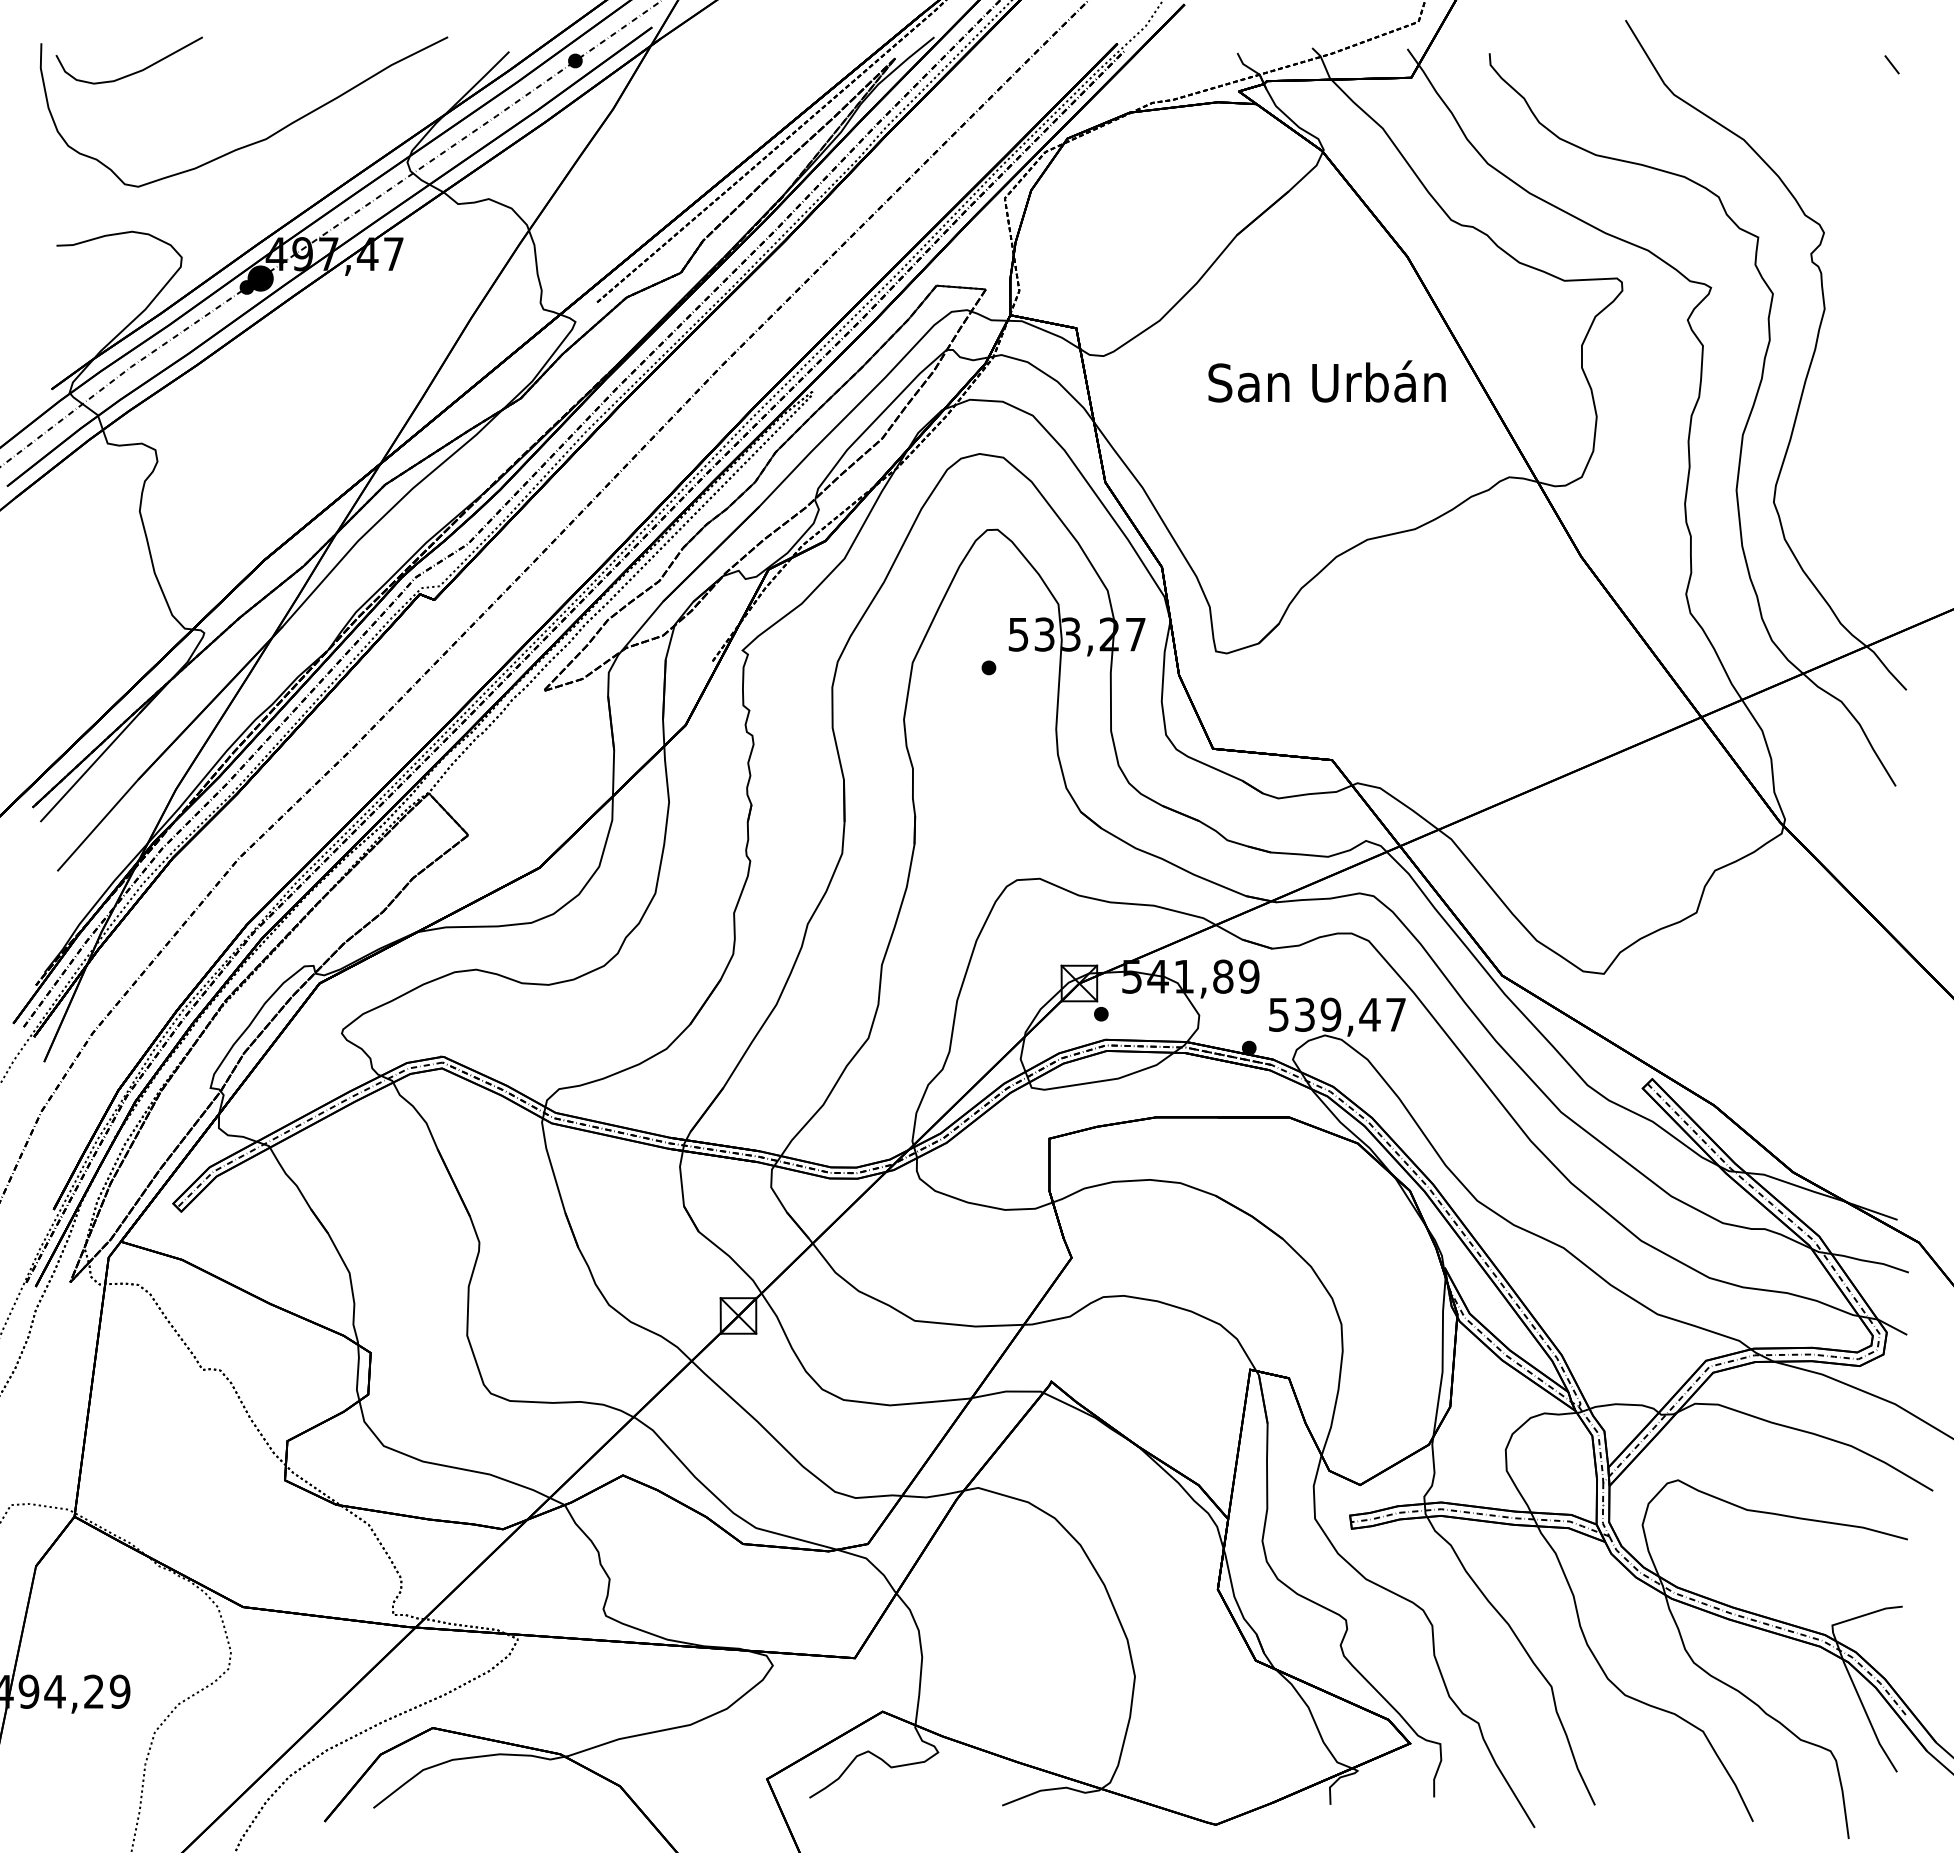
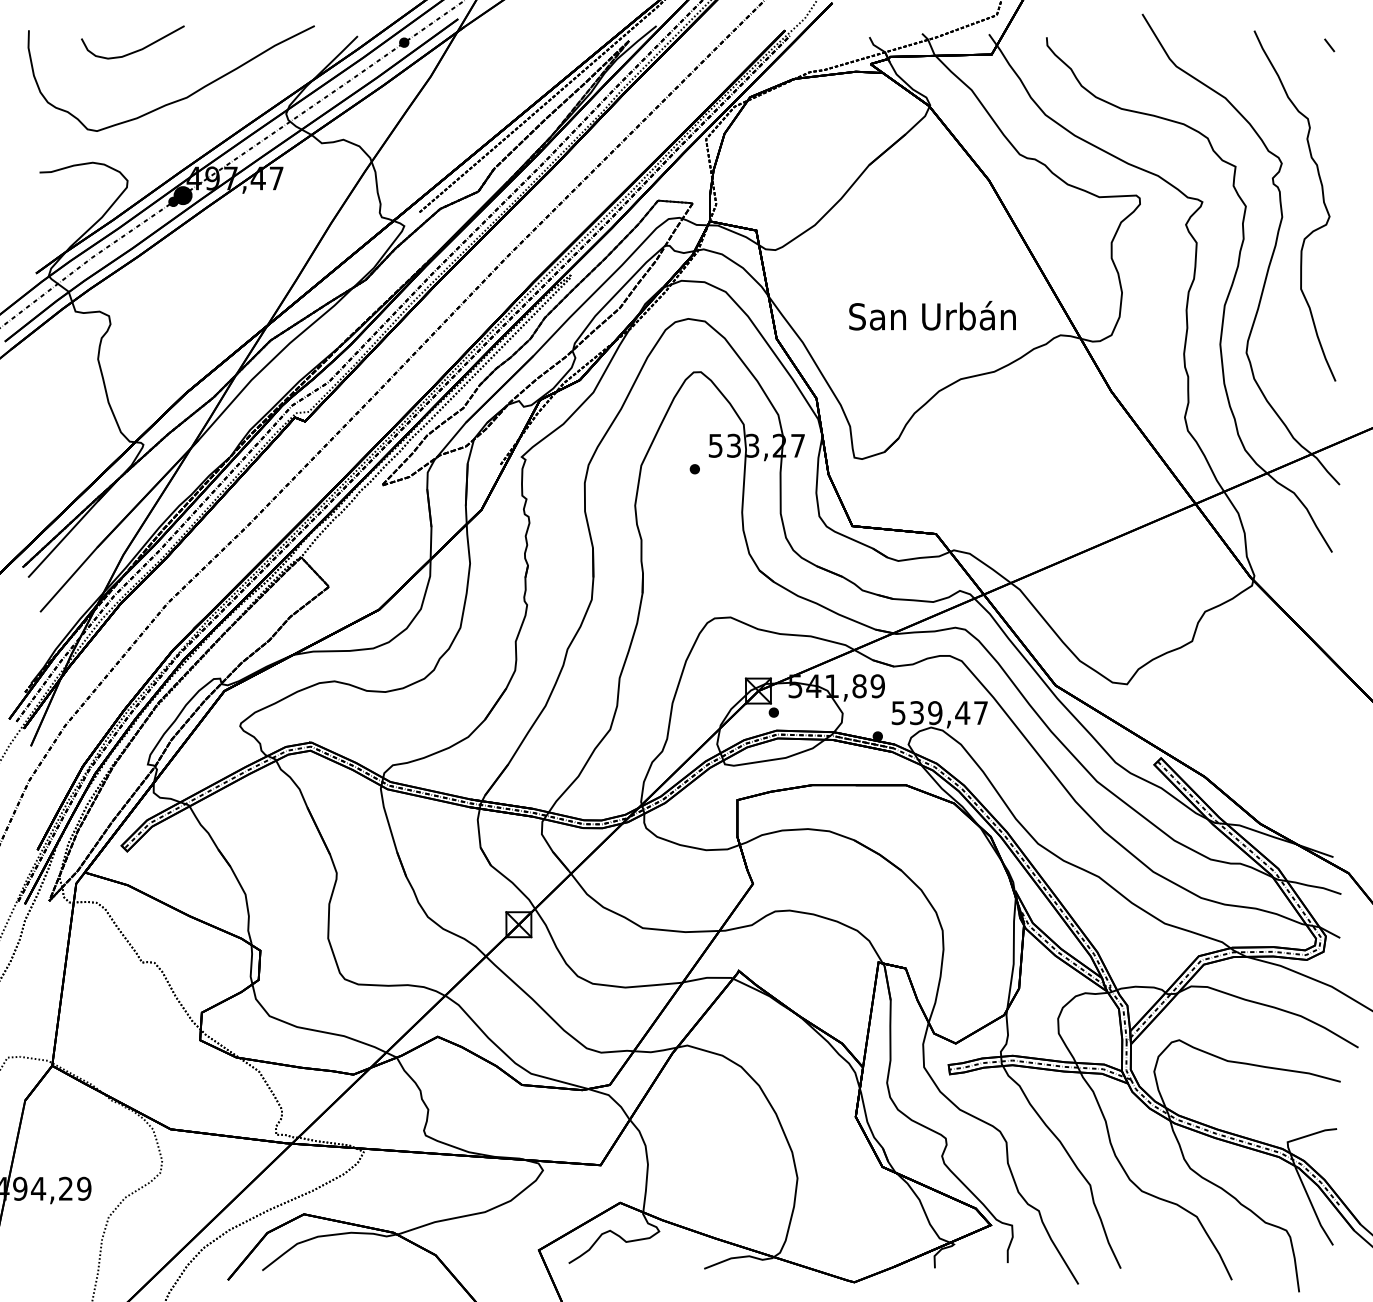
curve: (133, 72) -> (135, 50), moved
curve: (1882, 285) -> (1322, 200), added
text: (1326, 381) -> (932, 315), moved

